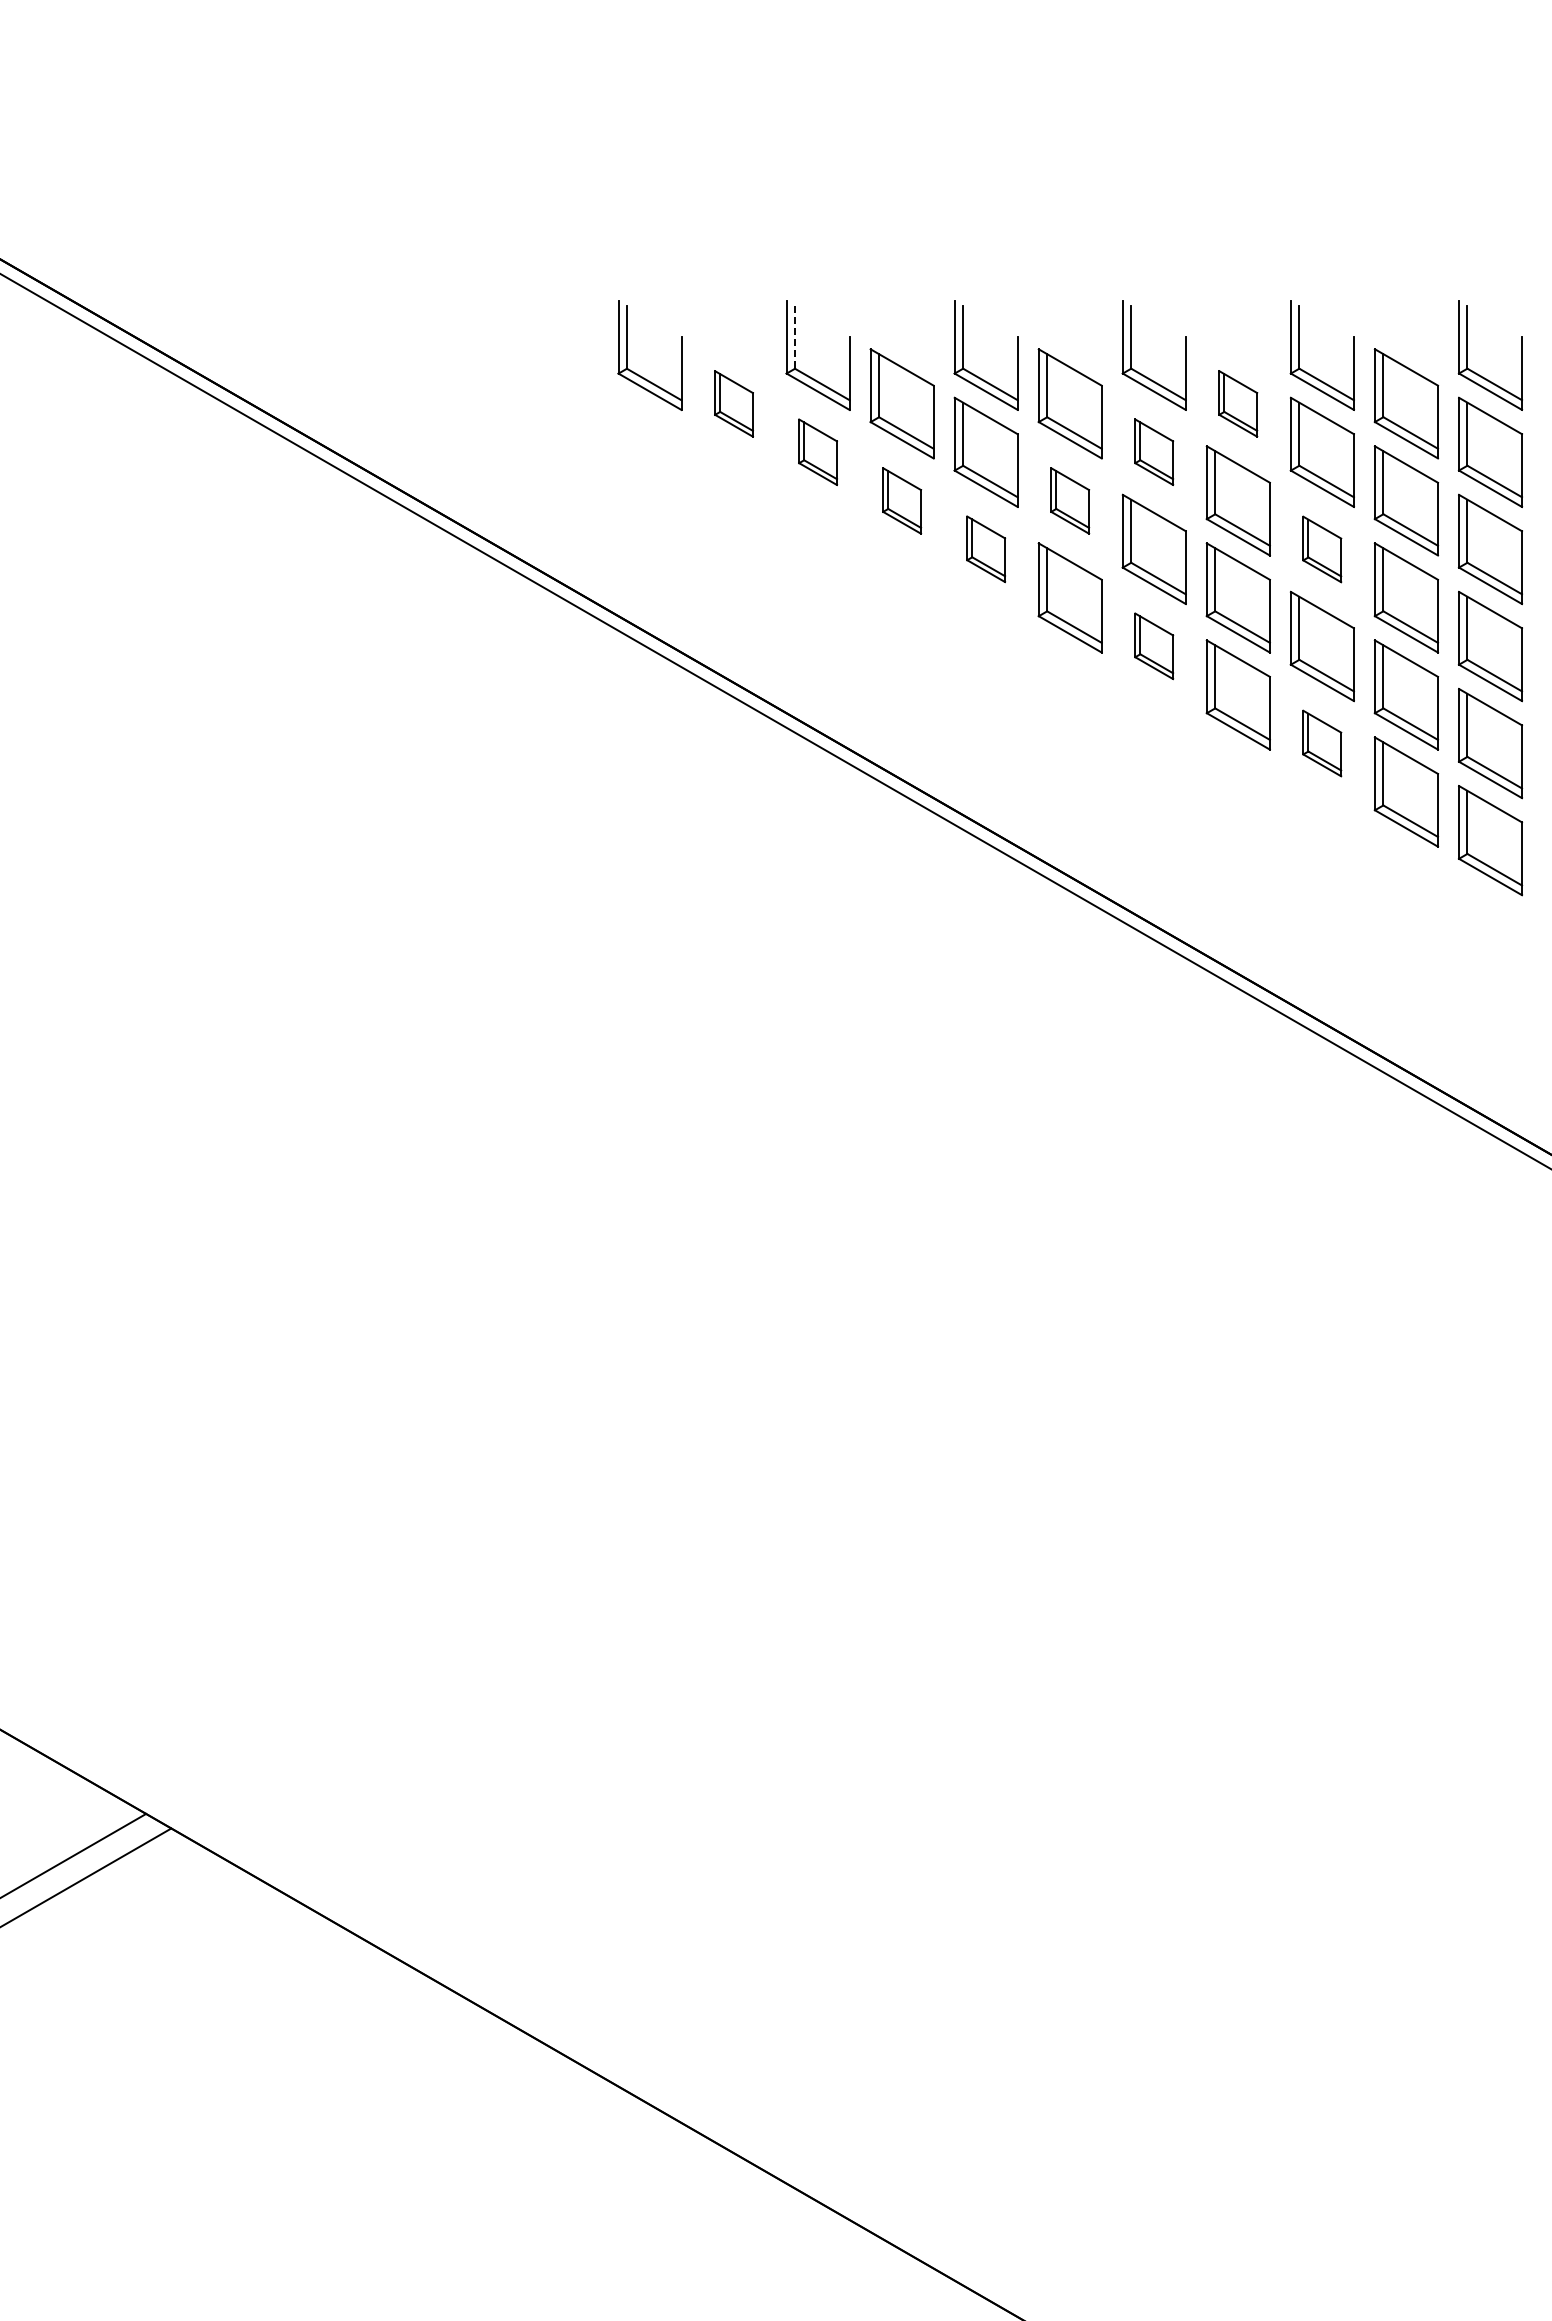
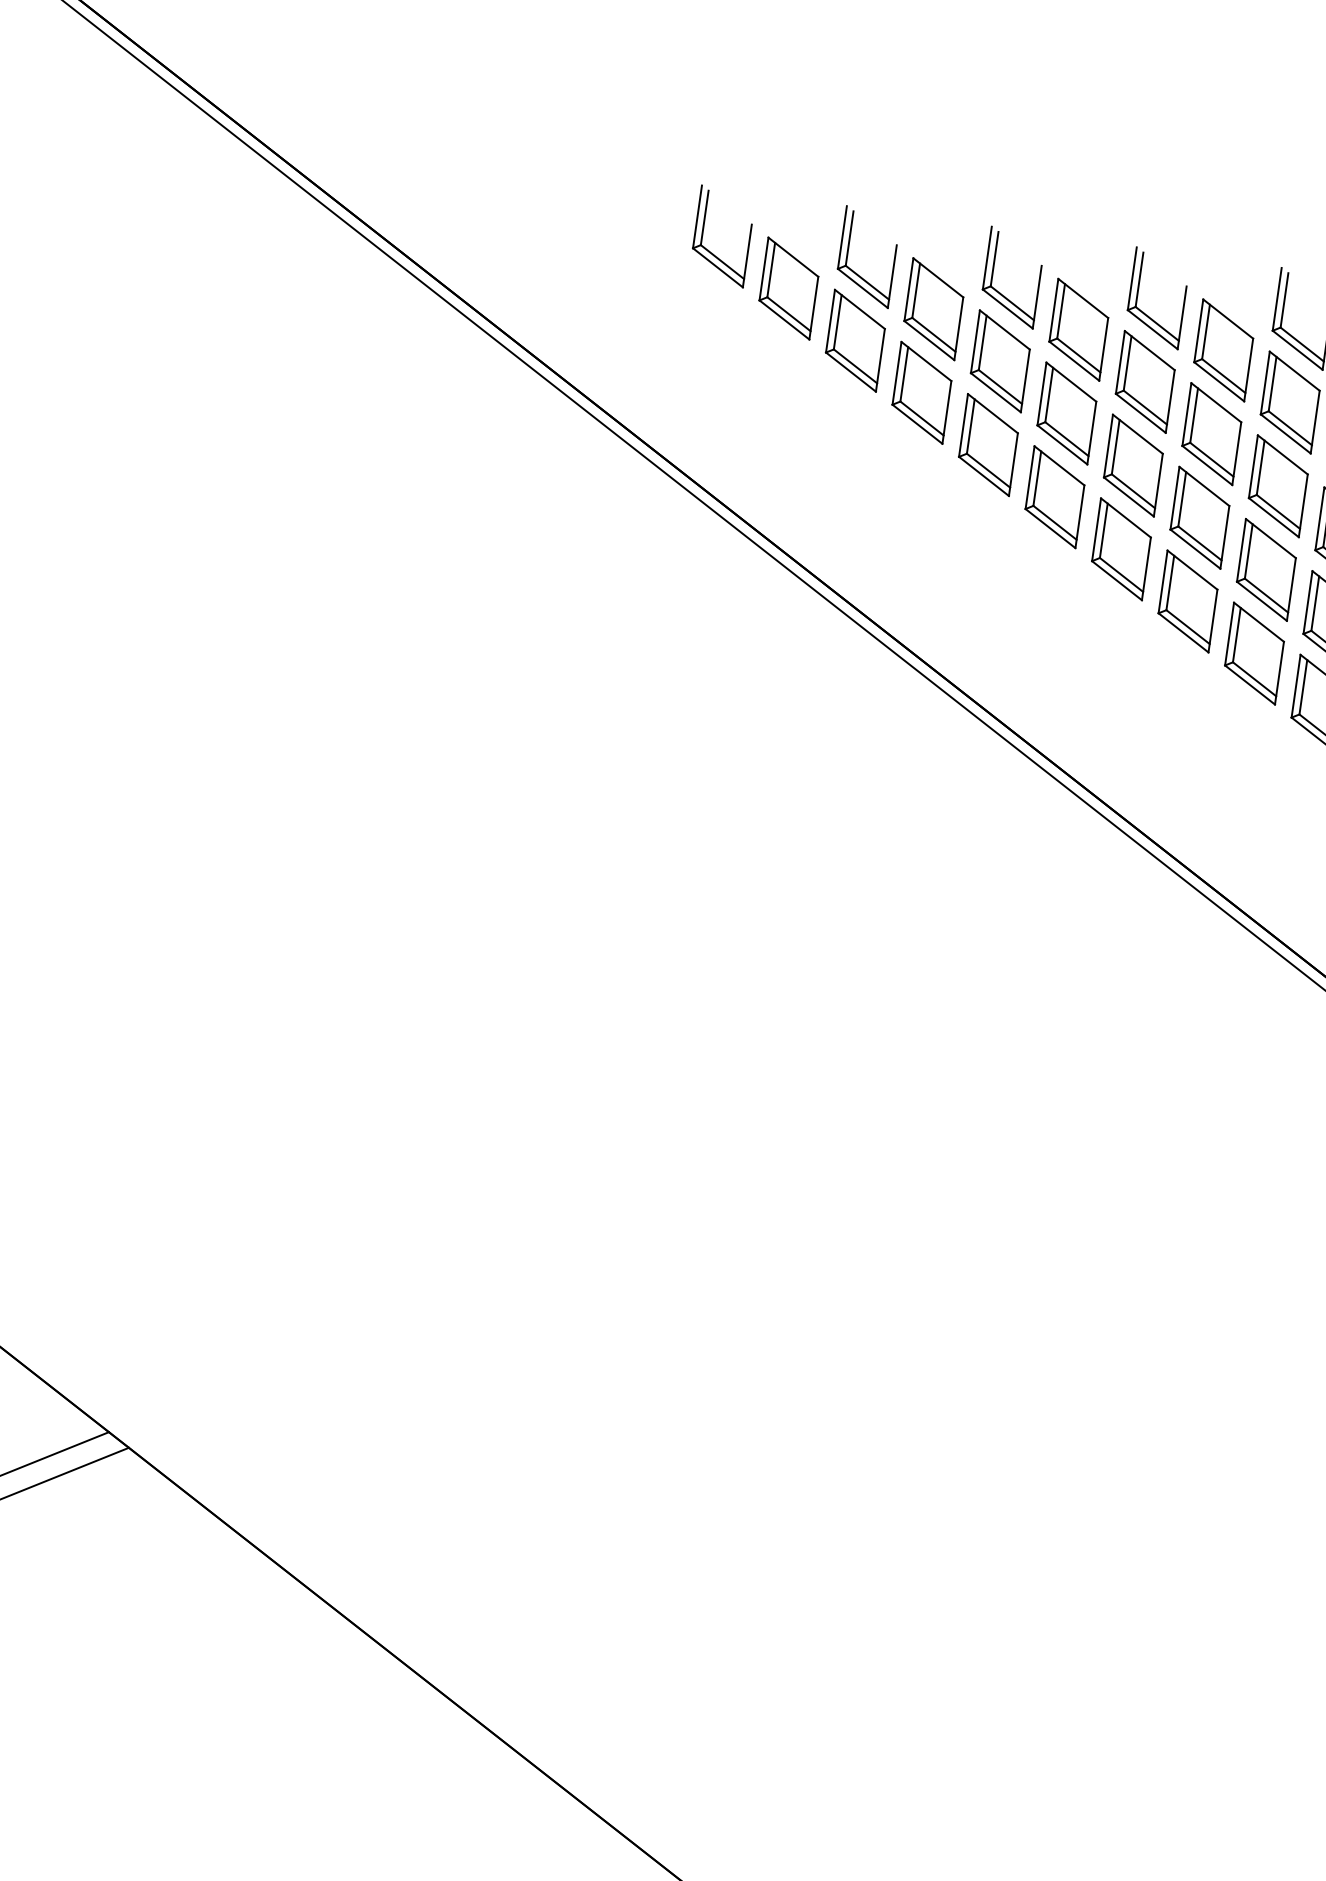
line: (795, 337) -> (850, 238), dashed -> solid
part: (733, 403) -> (788, 288), size x1.67
part: (1237, 403) -> (1223, 350), size x1.67
part: (817, 451) -> (855, 339), size x1.67
part: (1153, 451) -> (1144, 381), size x1.67
part: (901, 500) -> (921, 392), size x1.67
part: (1069, 500) -> (1066, 413), size x1.67
part: (985, 548) -> (987, 444), size x1.67
part: (1321, 549) -> (1277, 486), size x1.67
part: (1153, 645) -> (1120, 548), size x1.67
part: (1321, 743) -> (1253, 653), size x1.67

